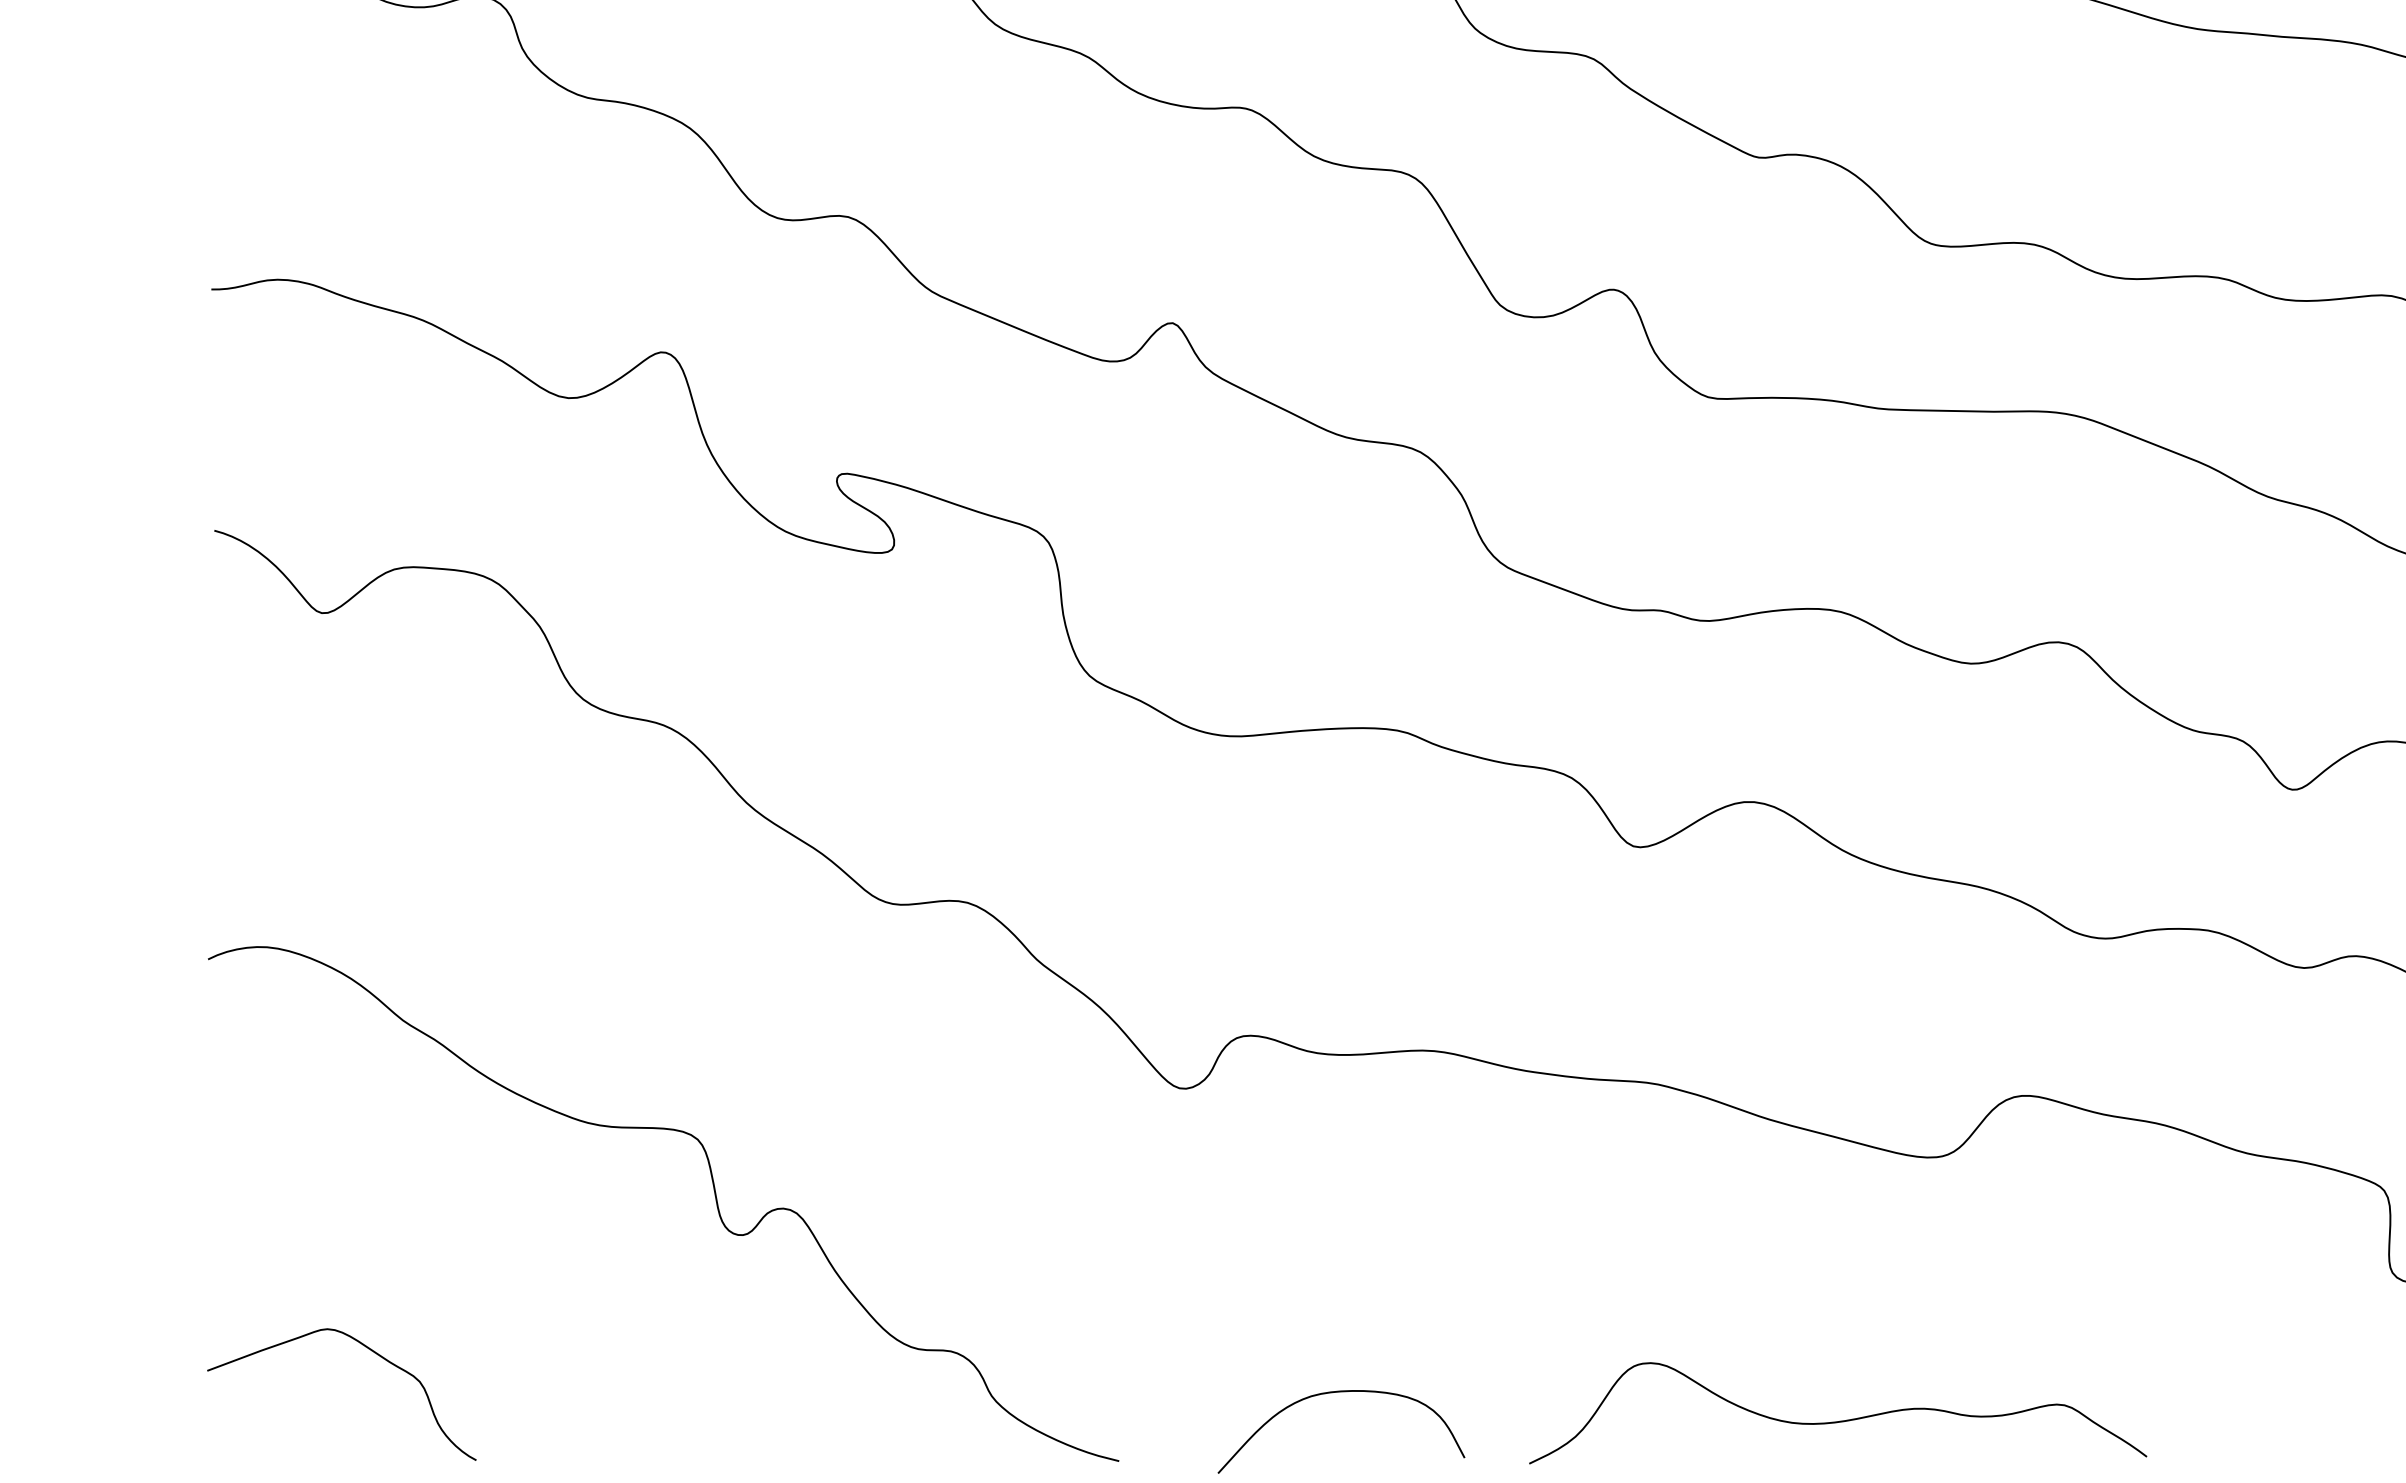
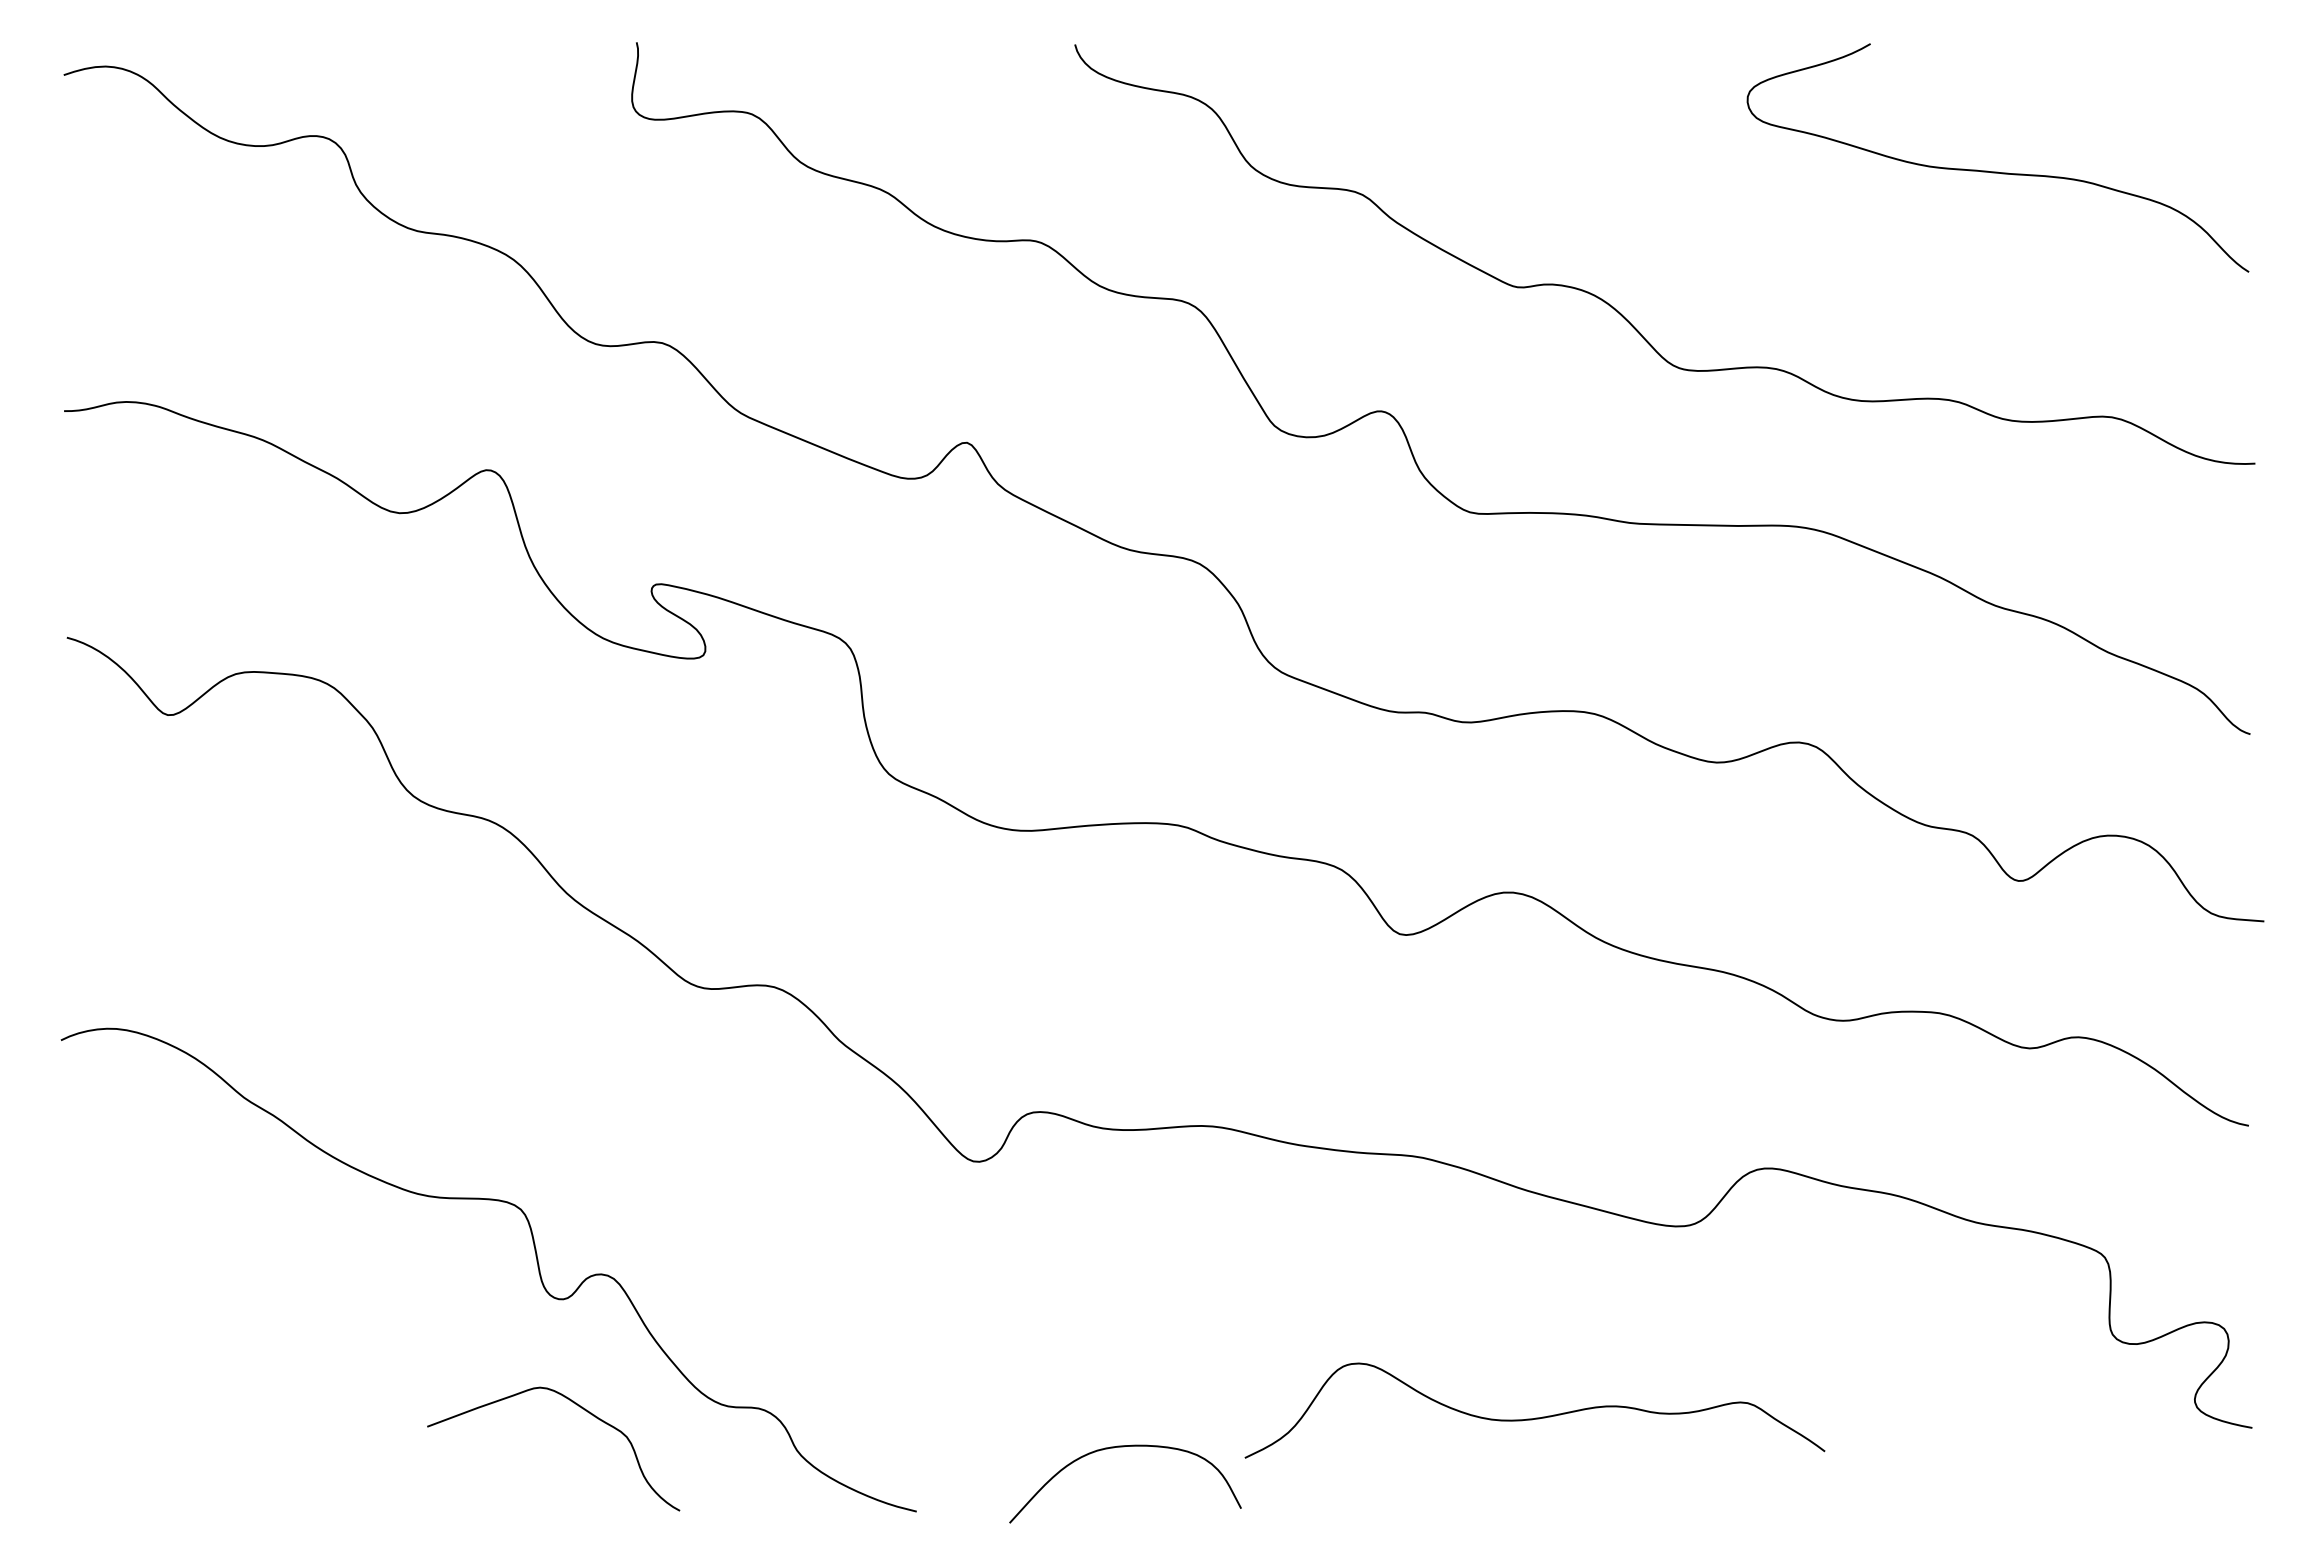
curve: (369, 1350) -> (579, 1407), moved
curve: (1838, 1420) -> (1535, 1417), moved

